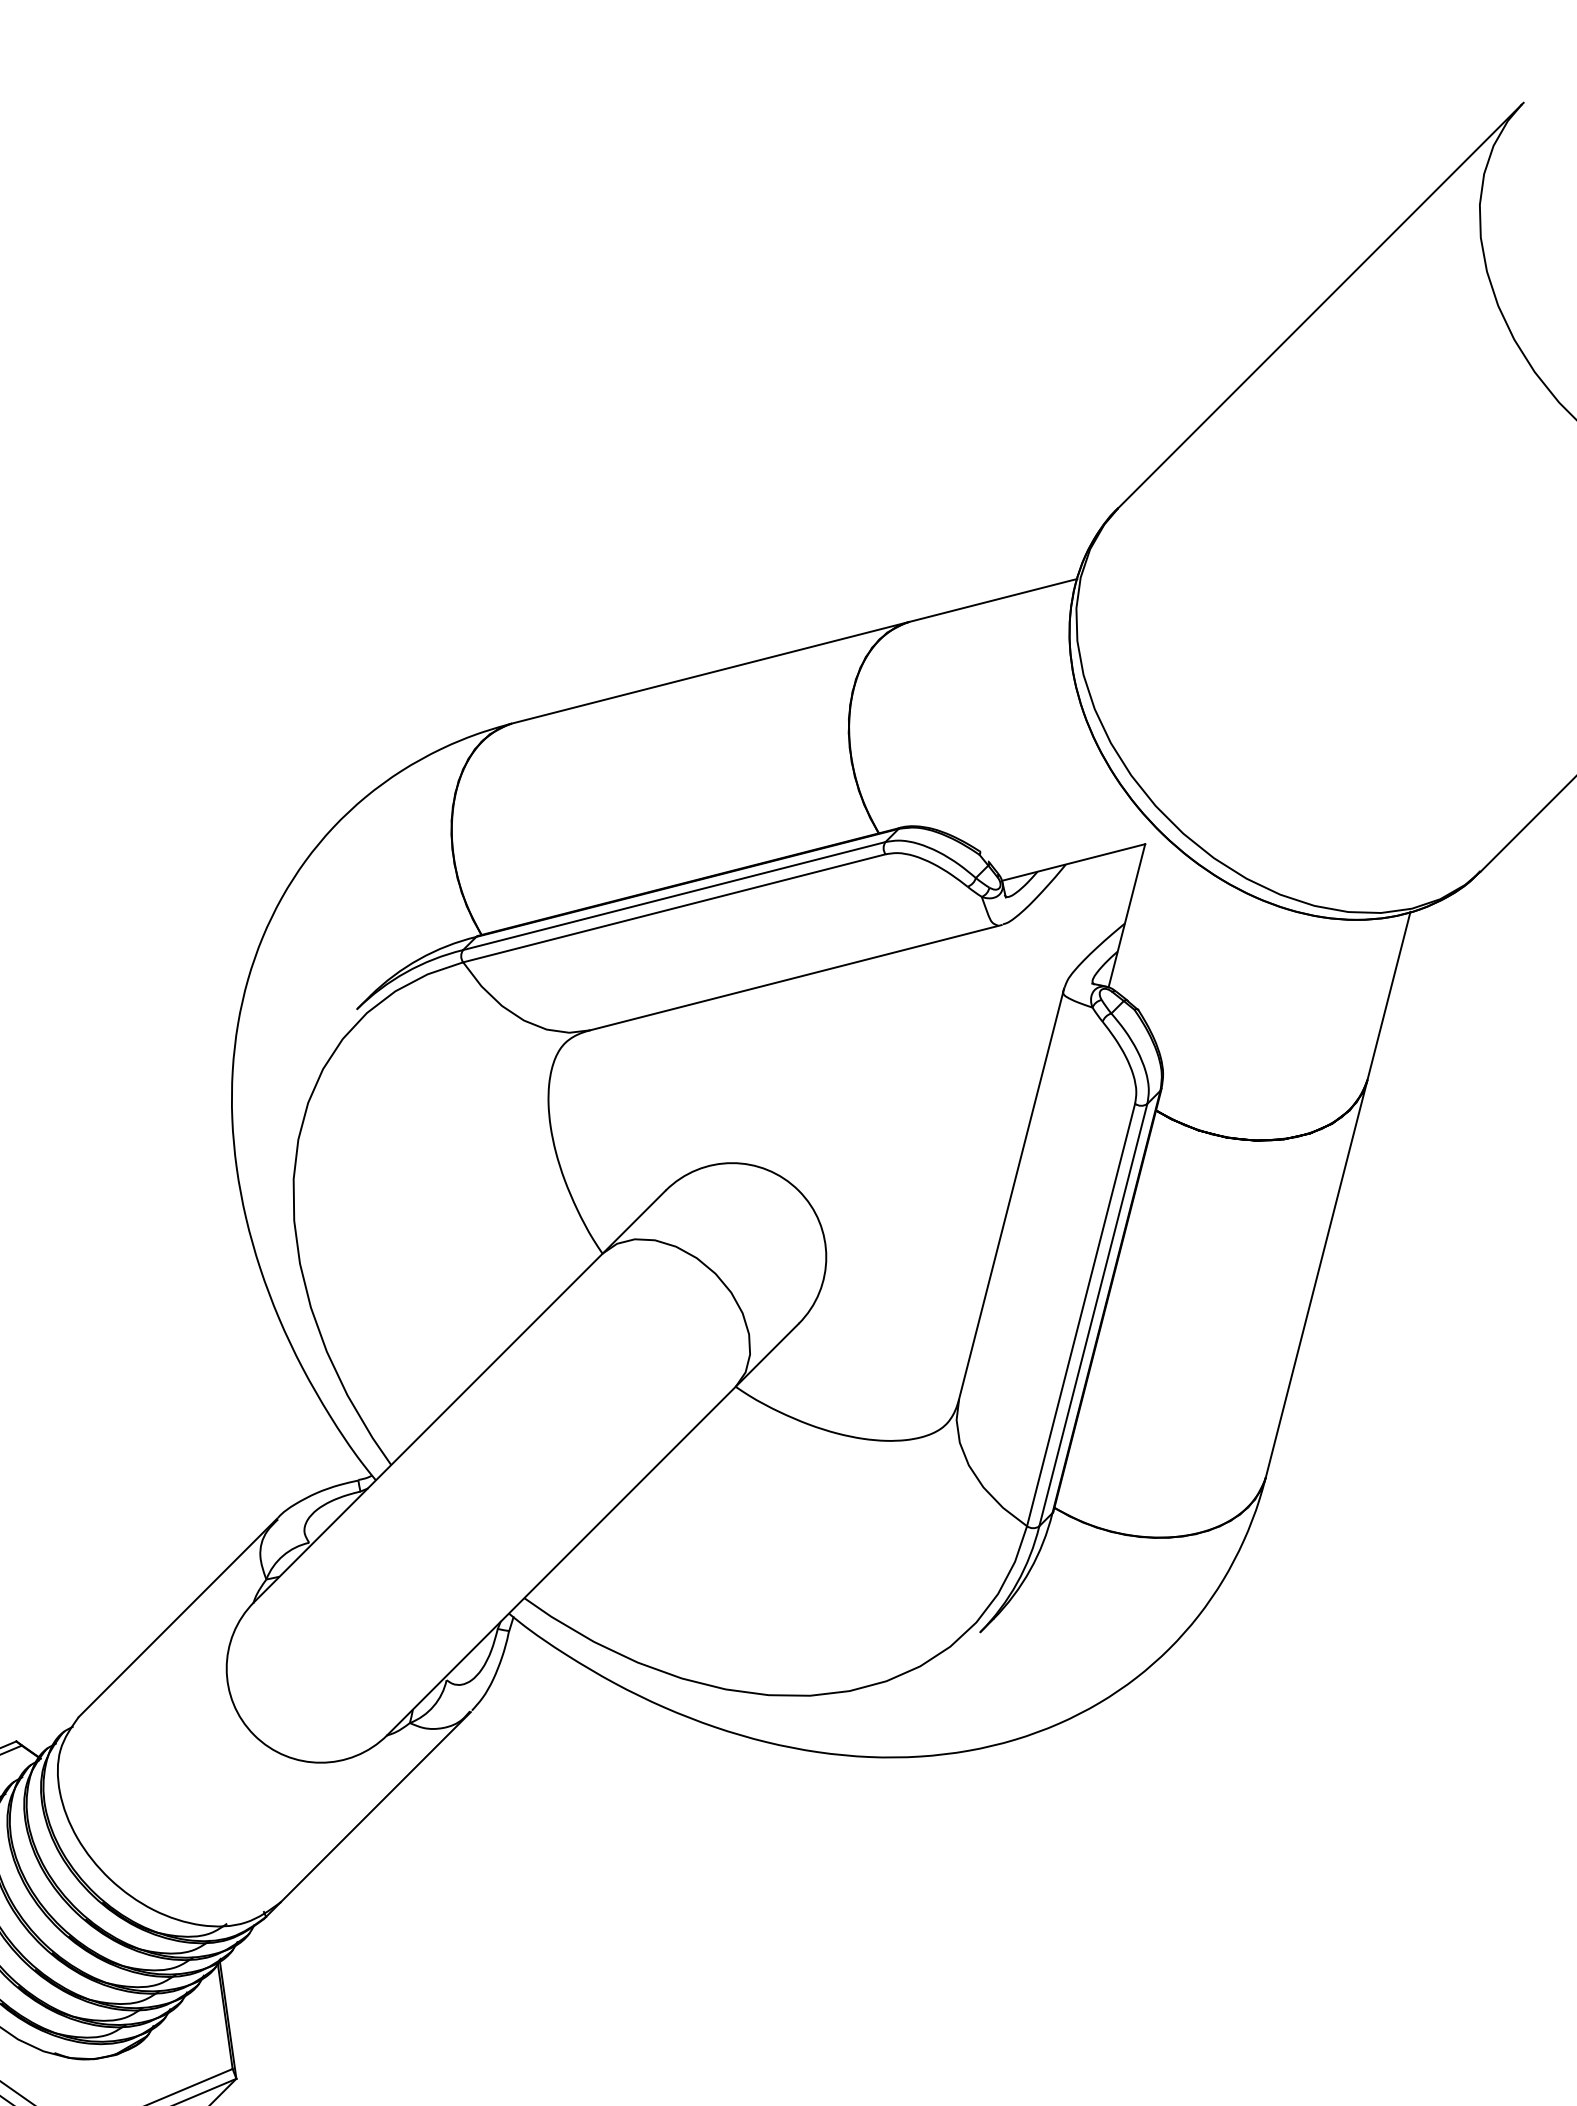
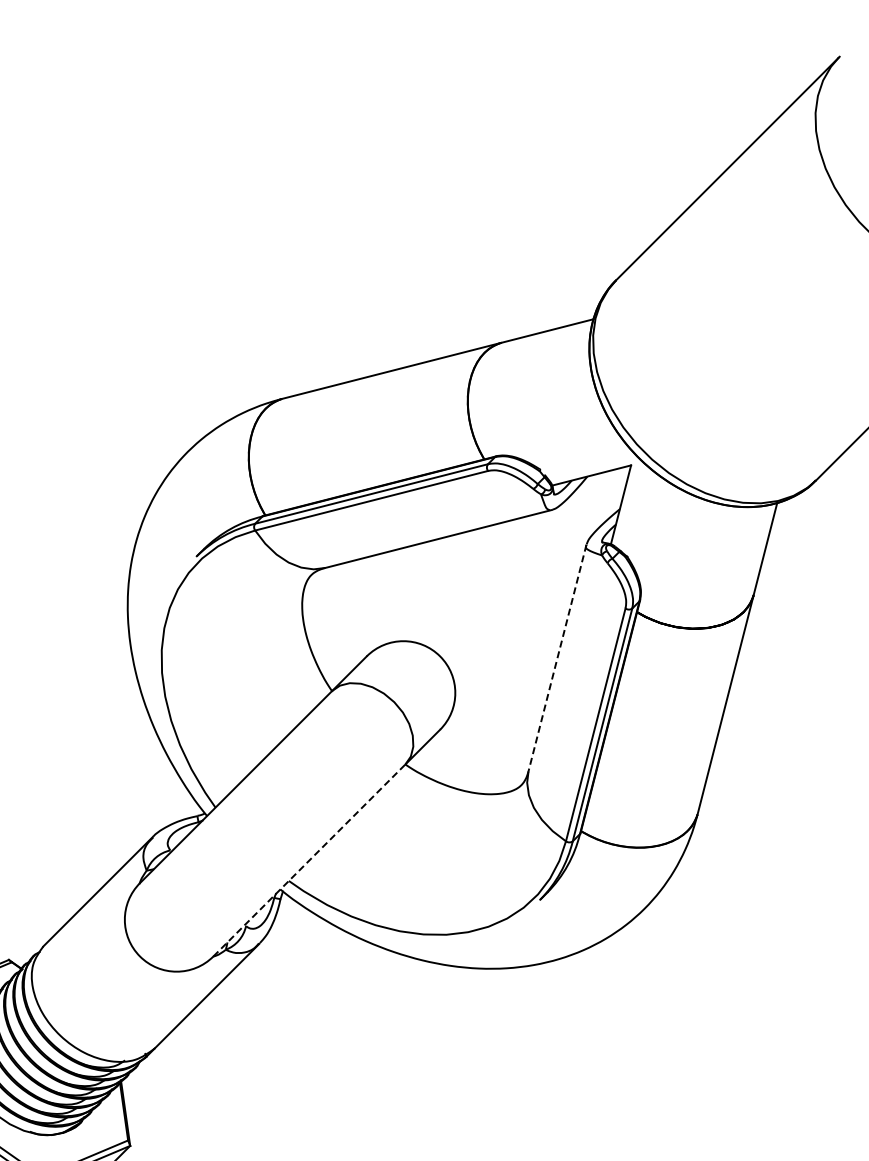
line: (1011, 1194) -> (557, 658), solid -> dashed
line: (561, 1561) -> (309, 860), solid -> dashed

